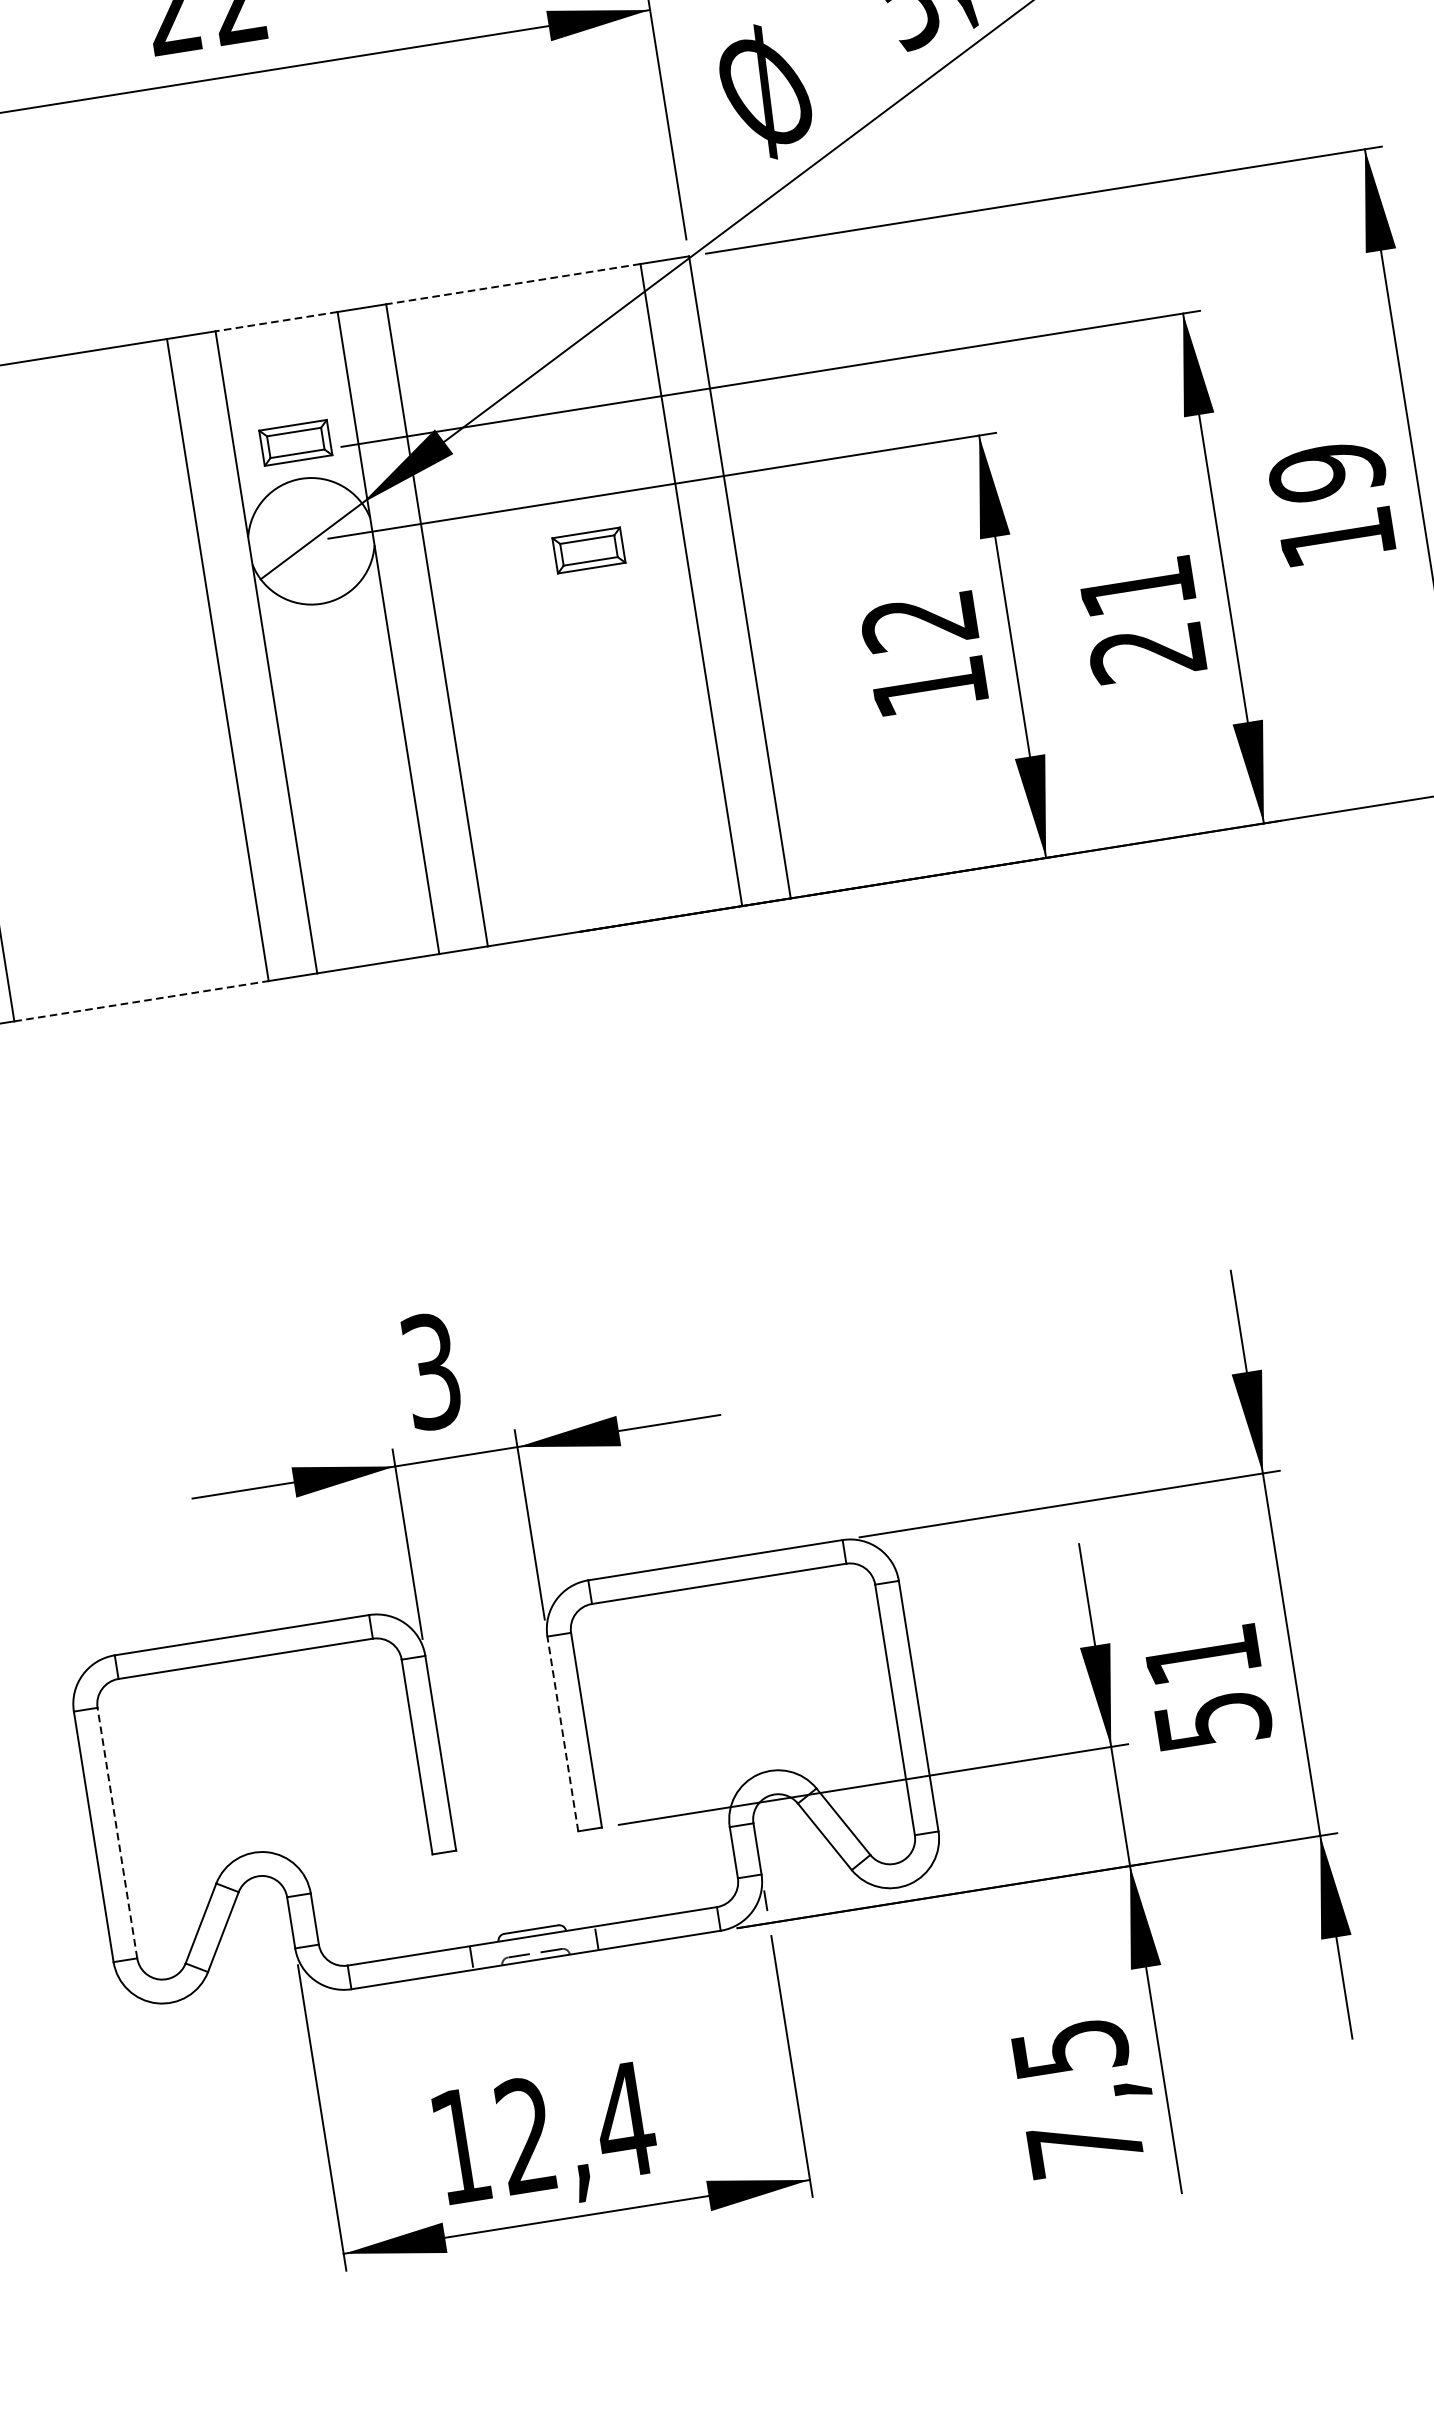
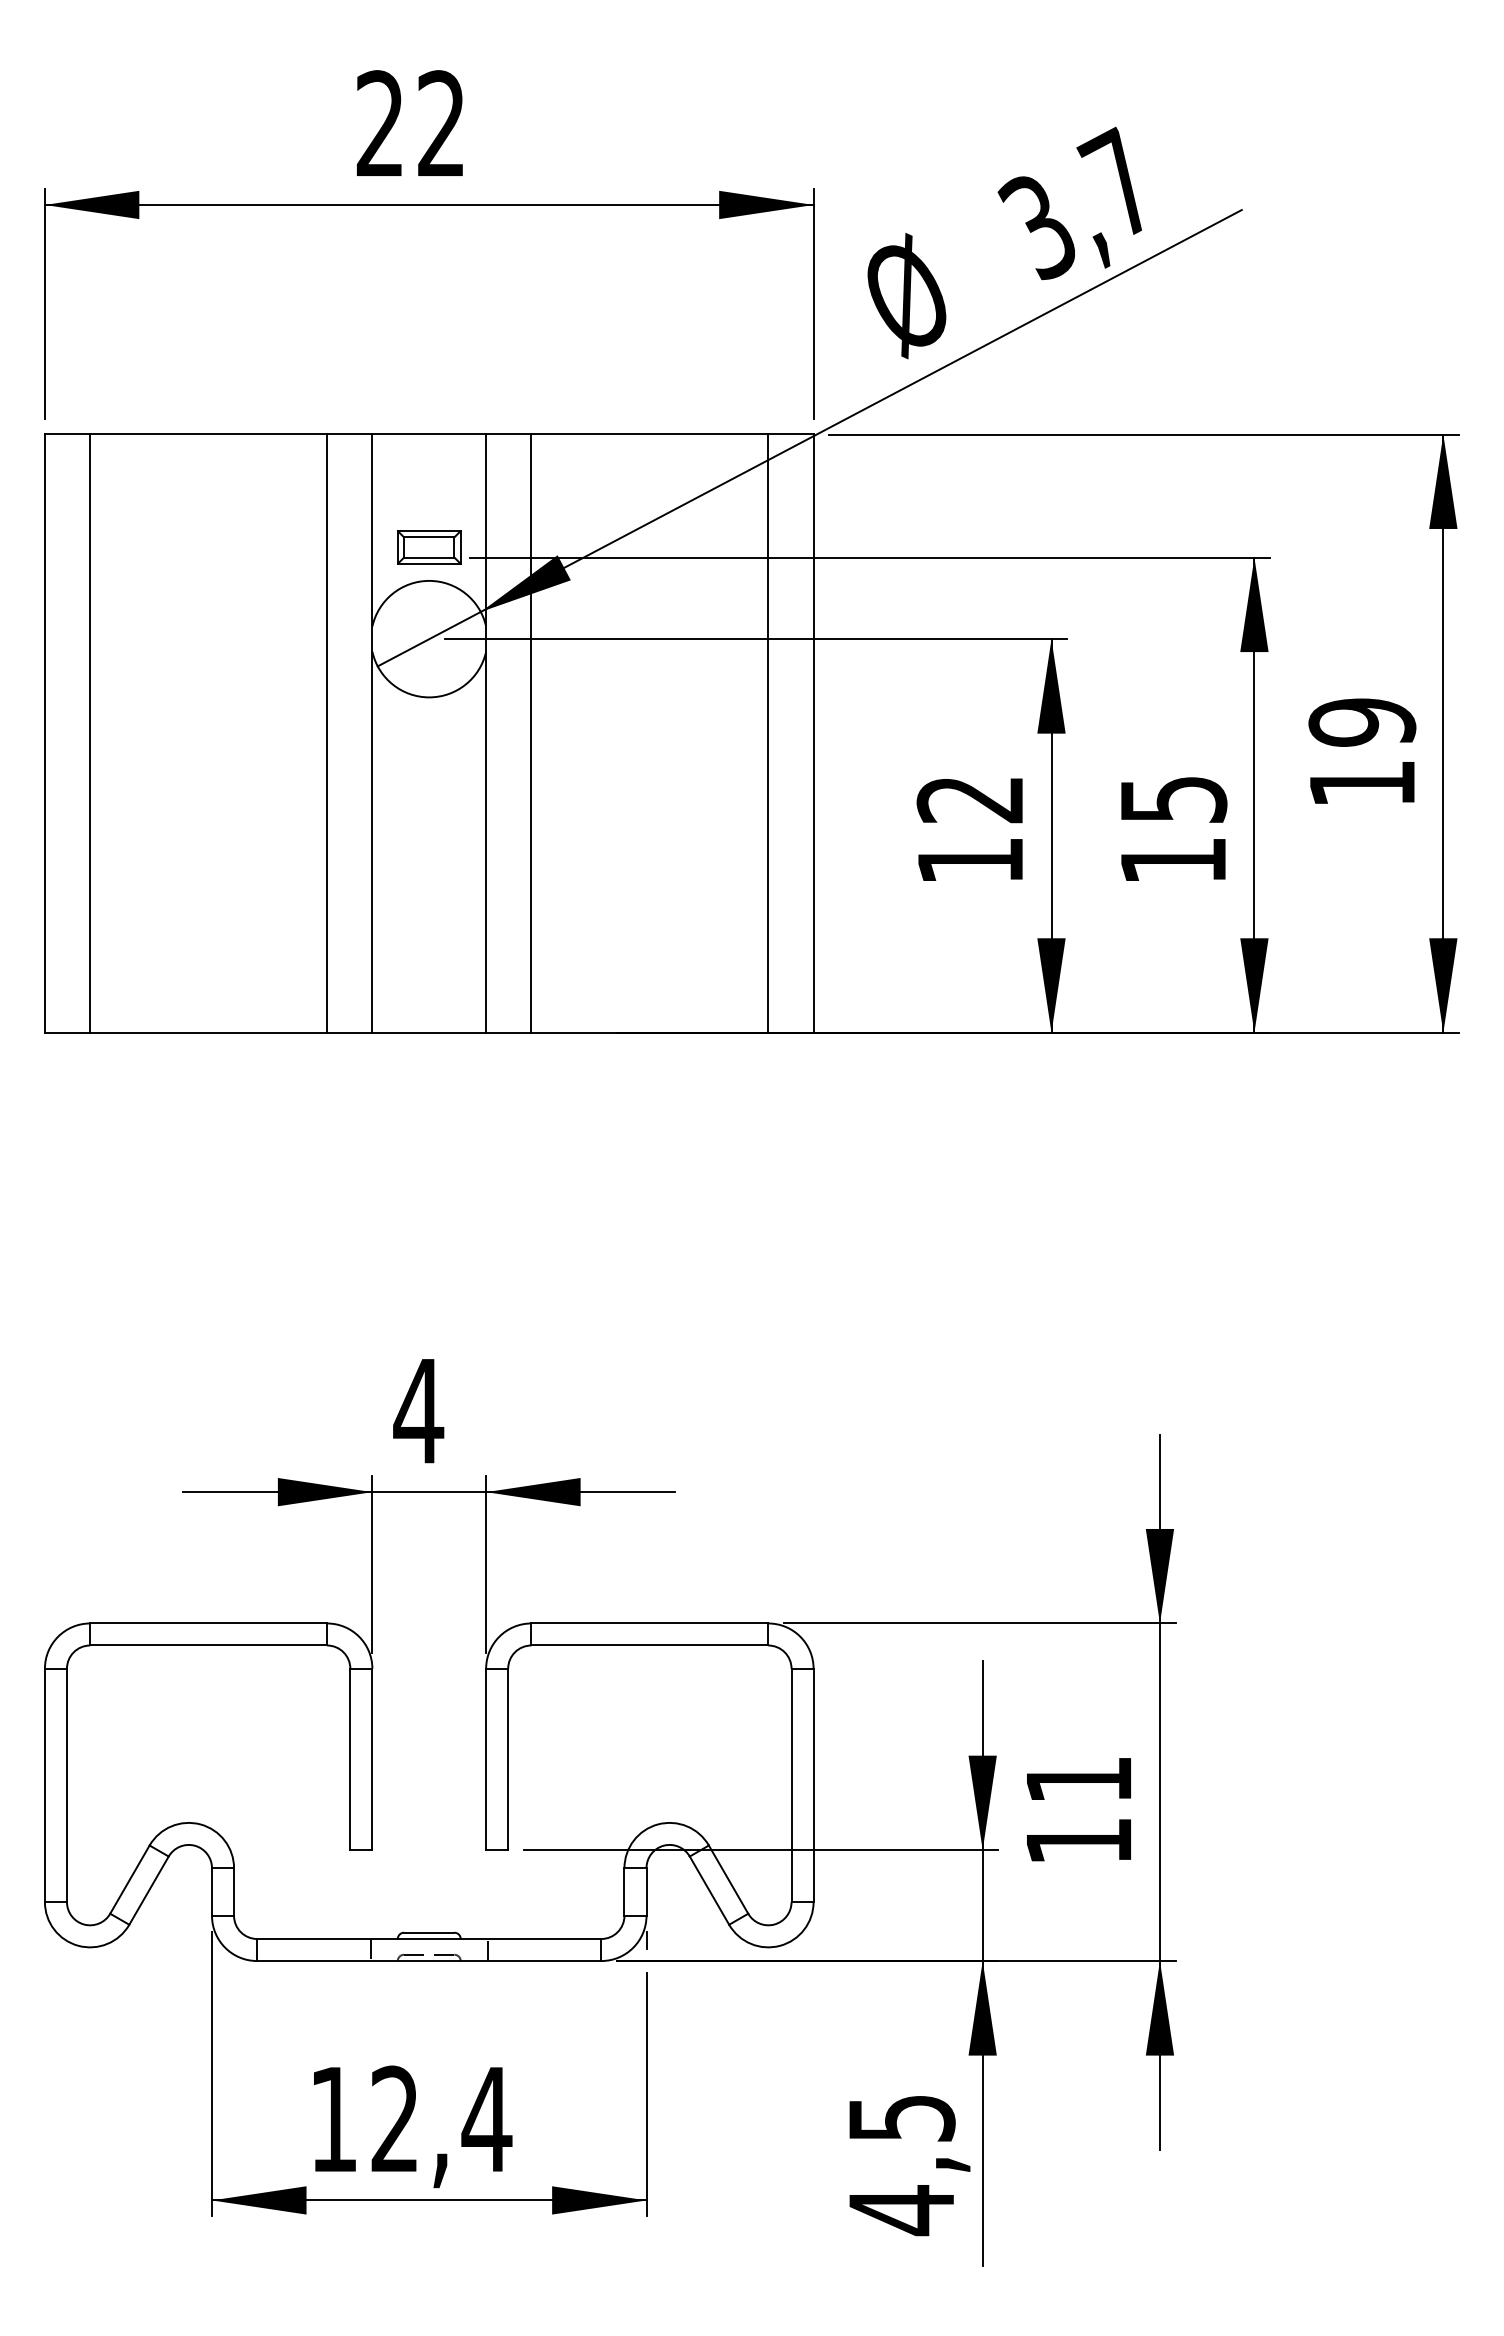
line: (512, 284) -> (649, 434), dashed -> solid
line: (276, 321) -> (429, 434), dashed -> solid
part: (589, 550) -> (680, 687), removed
text: (1142, 620) -> (1173, 830), 21 -> 15
line: (142, 1000) -> (209, 1032), dashed -> solid
text: (431, 1372) -> (418, 1411), 3 -> 4
text: (1213, 1721) -> (1079, 1841), 51 -> 11
line: (563, 1733) -> (486, 1759), dashed -> solid
line: (116, 1833) -> (66, 1785), dashed -> solid
text: (1085, 2147) -> (901, 2210), 7,5 -> 4,5

